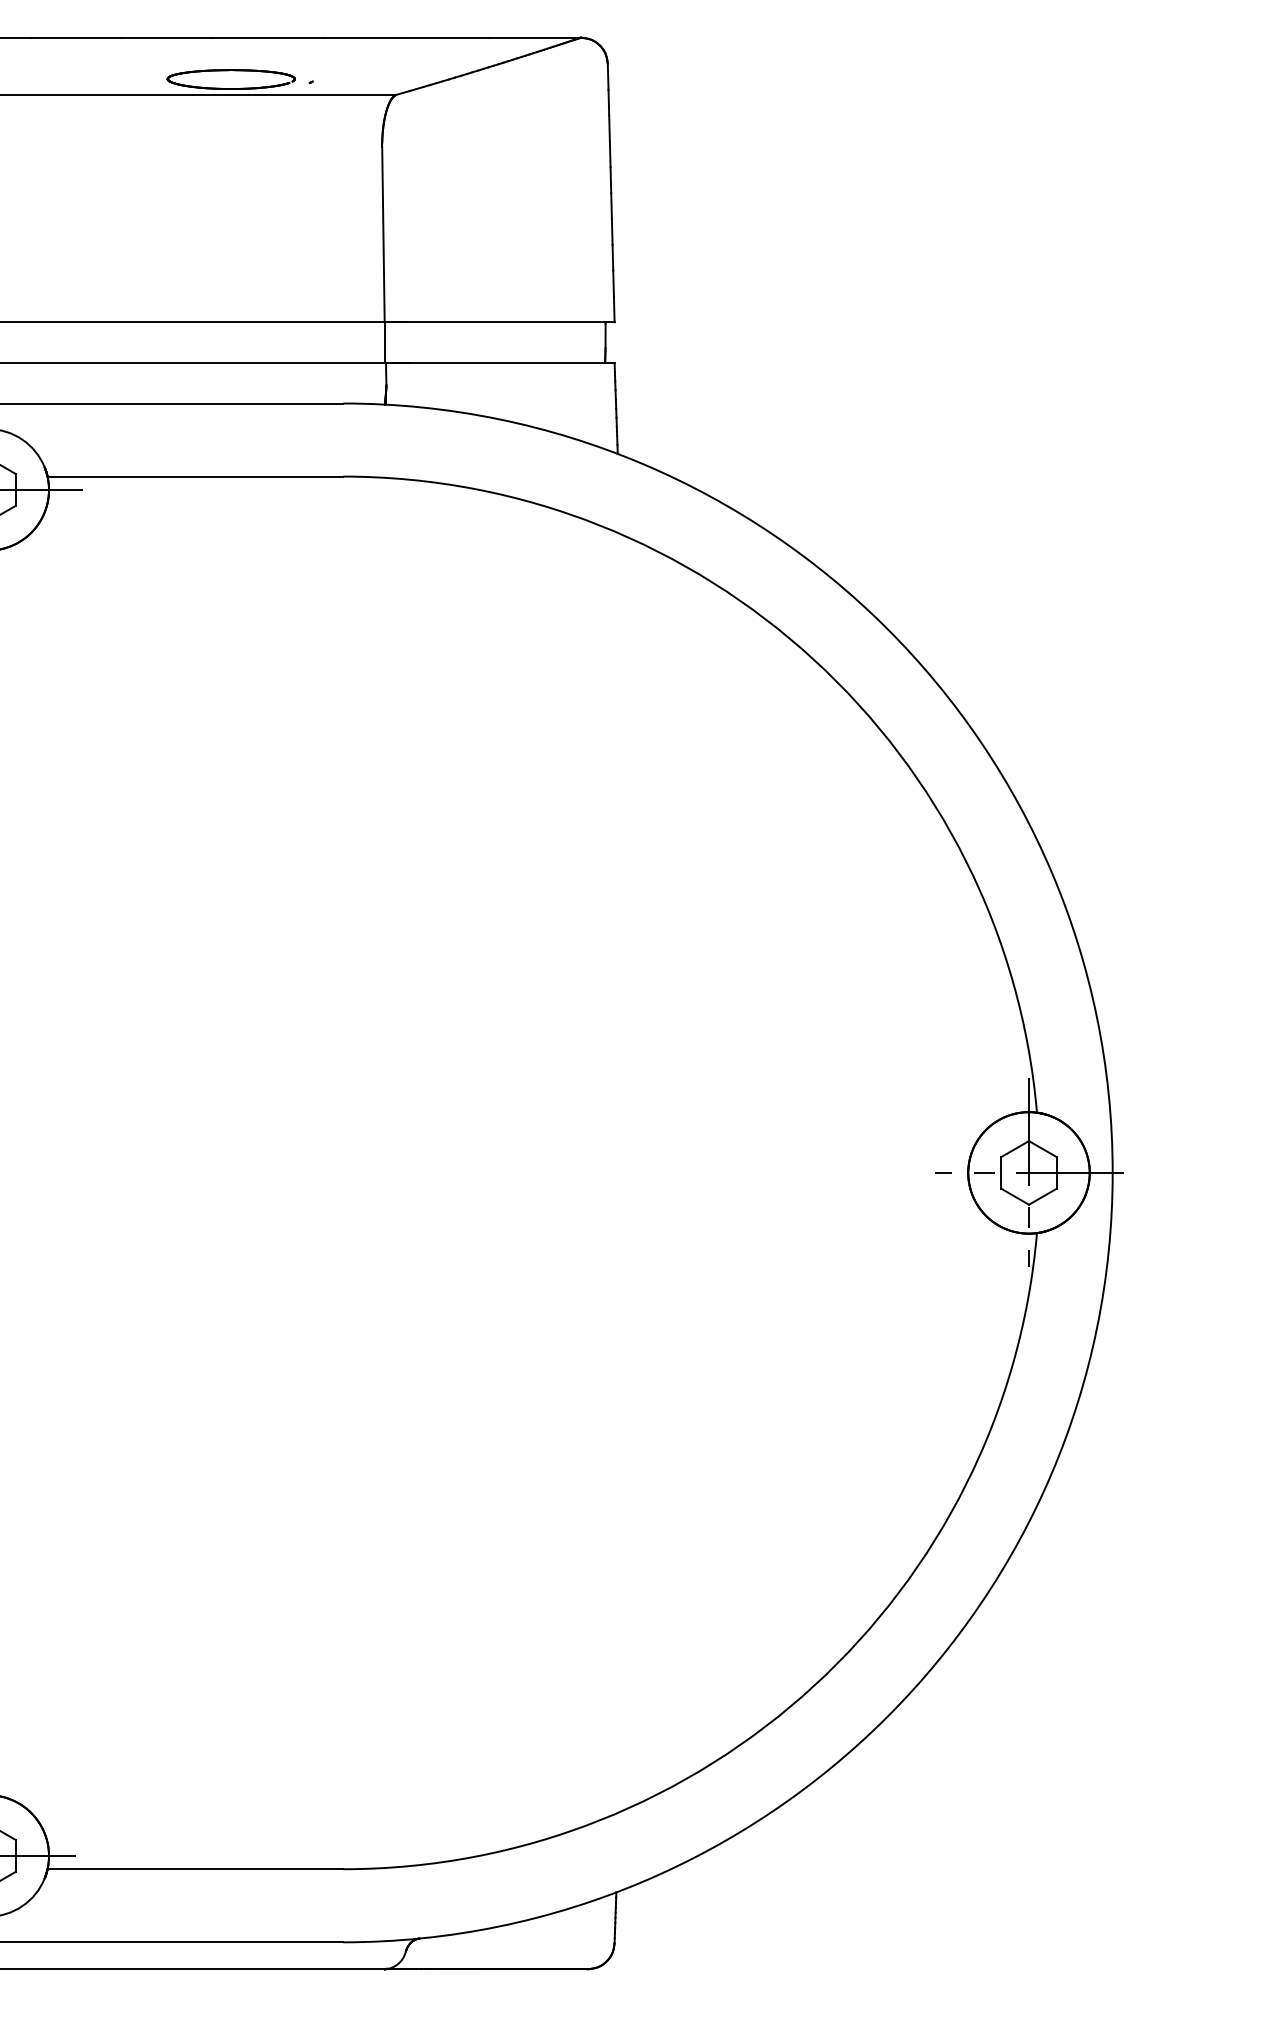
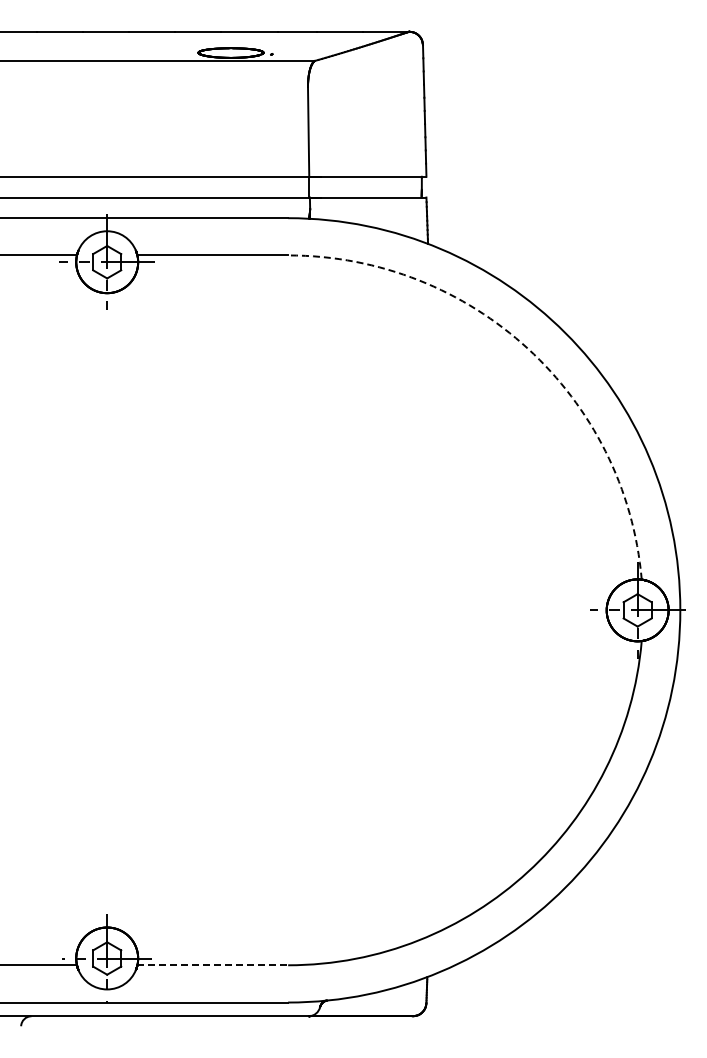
arc: (814, 659) -> (528, 348), solid -> dashed
line: (196, 1869) -> (213, 965), solid -> dashed

